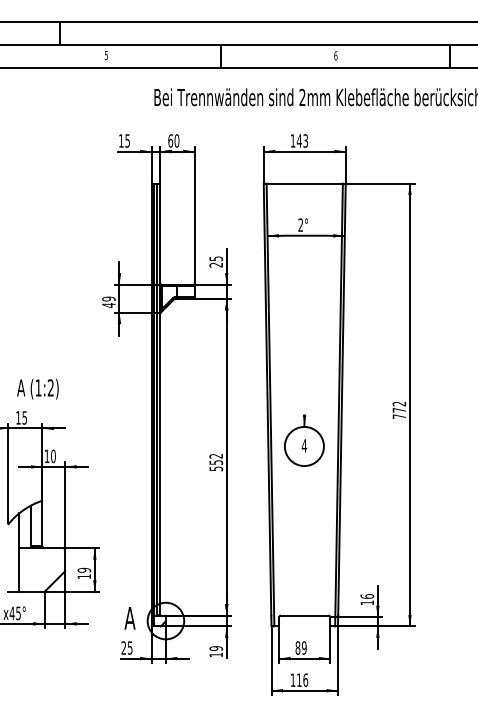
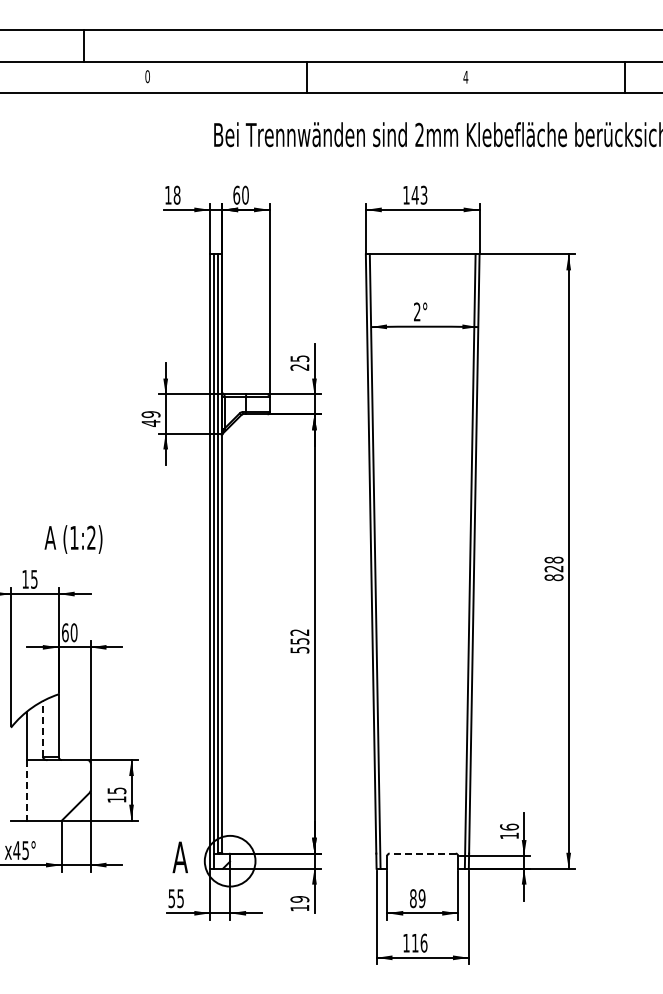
text: (106, 55) -> (147, 76), 5 -> 0
text: (335, 55) -> (465, 76), 6 -> 4
text: (127, 140) -> (176, 194), 15 -> 18
text: (37, 389) -> (73, 539), moved
text: (399, 410) -> (553, 568), 772 -> 828
part: (304, 440) -> (422, 610), removed
text: (47, 456) -> (65, 632), 10 -> 60
line: (30, 526) -> (42, 729), solid -> dashed
line: (19, 570) -> (26, 790), solid -> dashed
text: (84, 570) -> (116, 790), 19 -> 15
line: (304, 615) -> (422, 853), solid -> dashed
text: (123, 647) -> (171, 898), 25 -> 55

